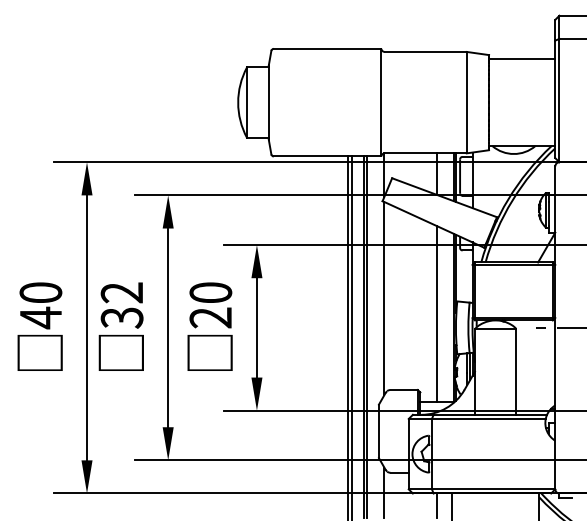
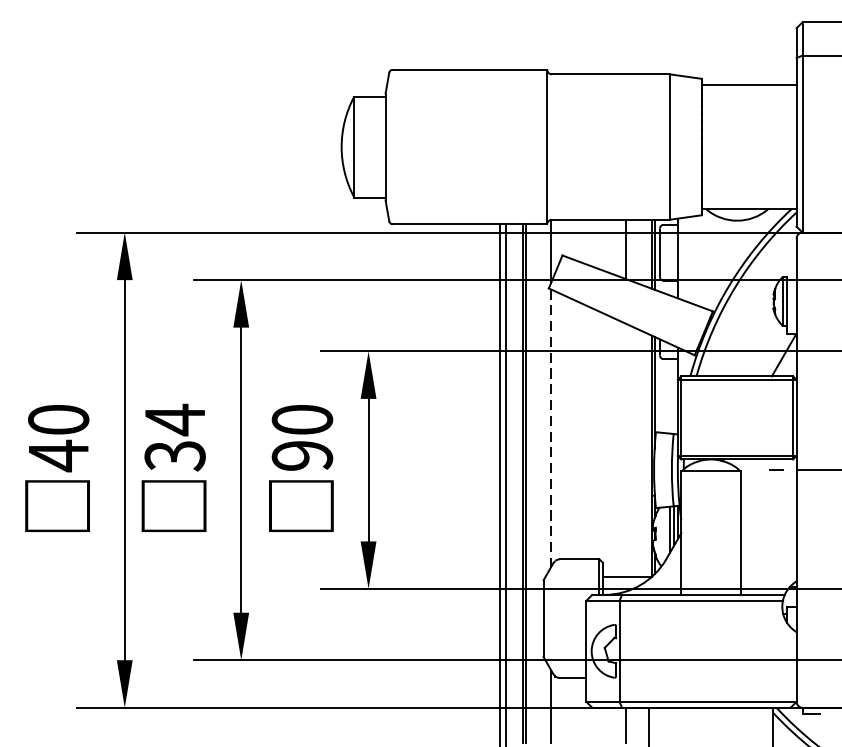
text: (121, 292) -> (174, 419), 32 -> 34
line: (384, 298) -> (551, 428), solid -> dashed
line: (436, 313) -> (626, 449), removed
text: (211, 317) -> (303, 455), 20 -> 90

